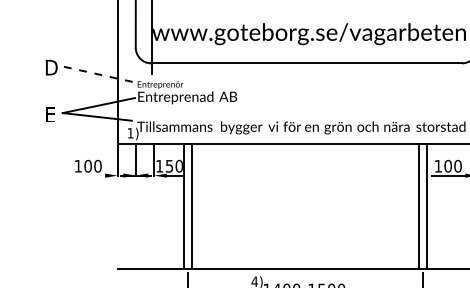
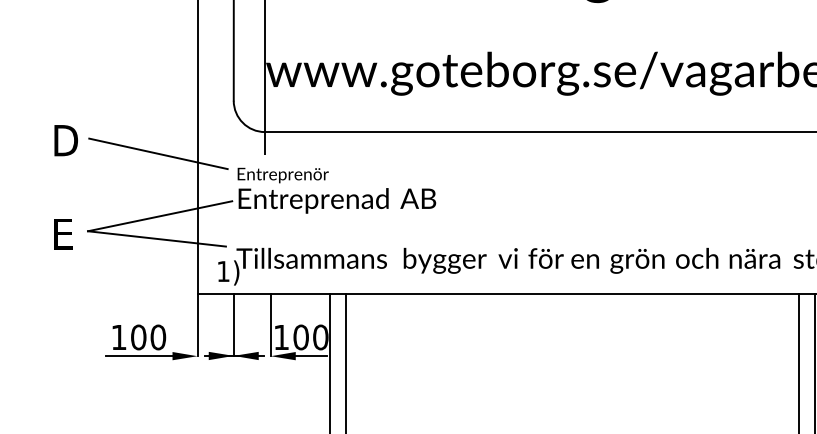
line: (98, 74) -> (159, 154), dashed -> solid
text: (169, 165) -> (301, 335), 150 -> 100
line: (88, 175) -> (139, 355), added

